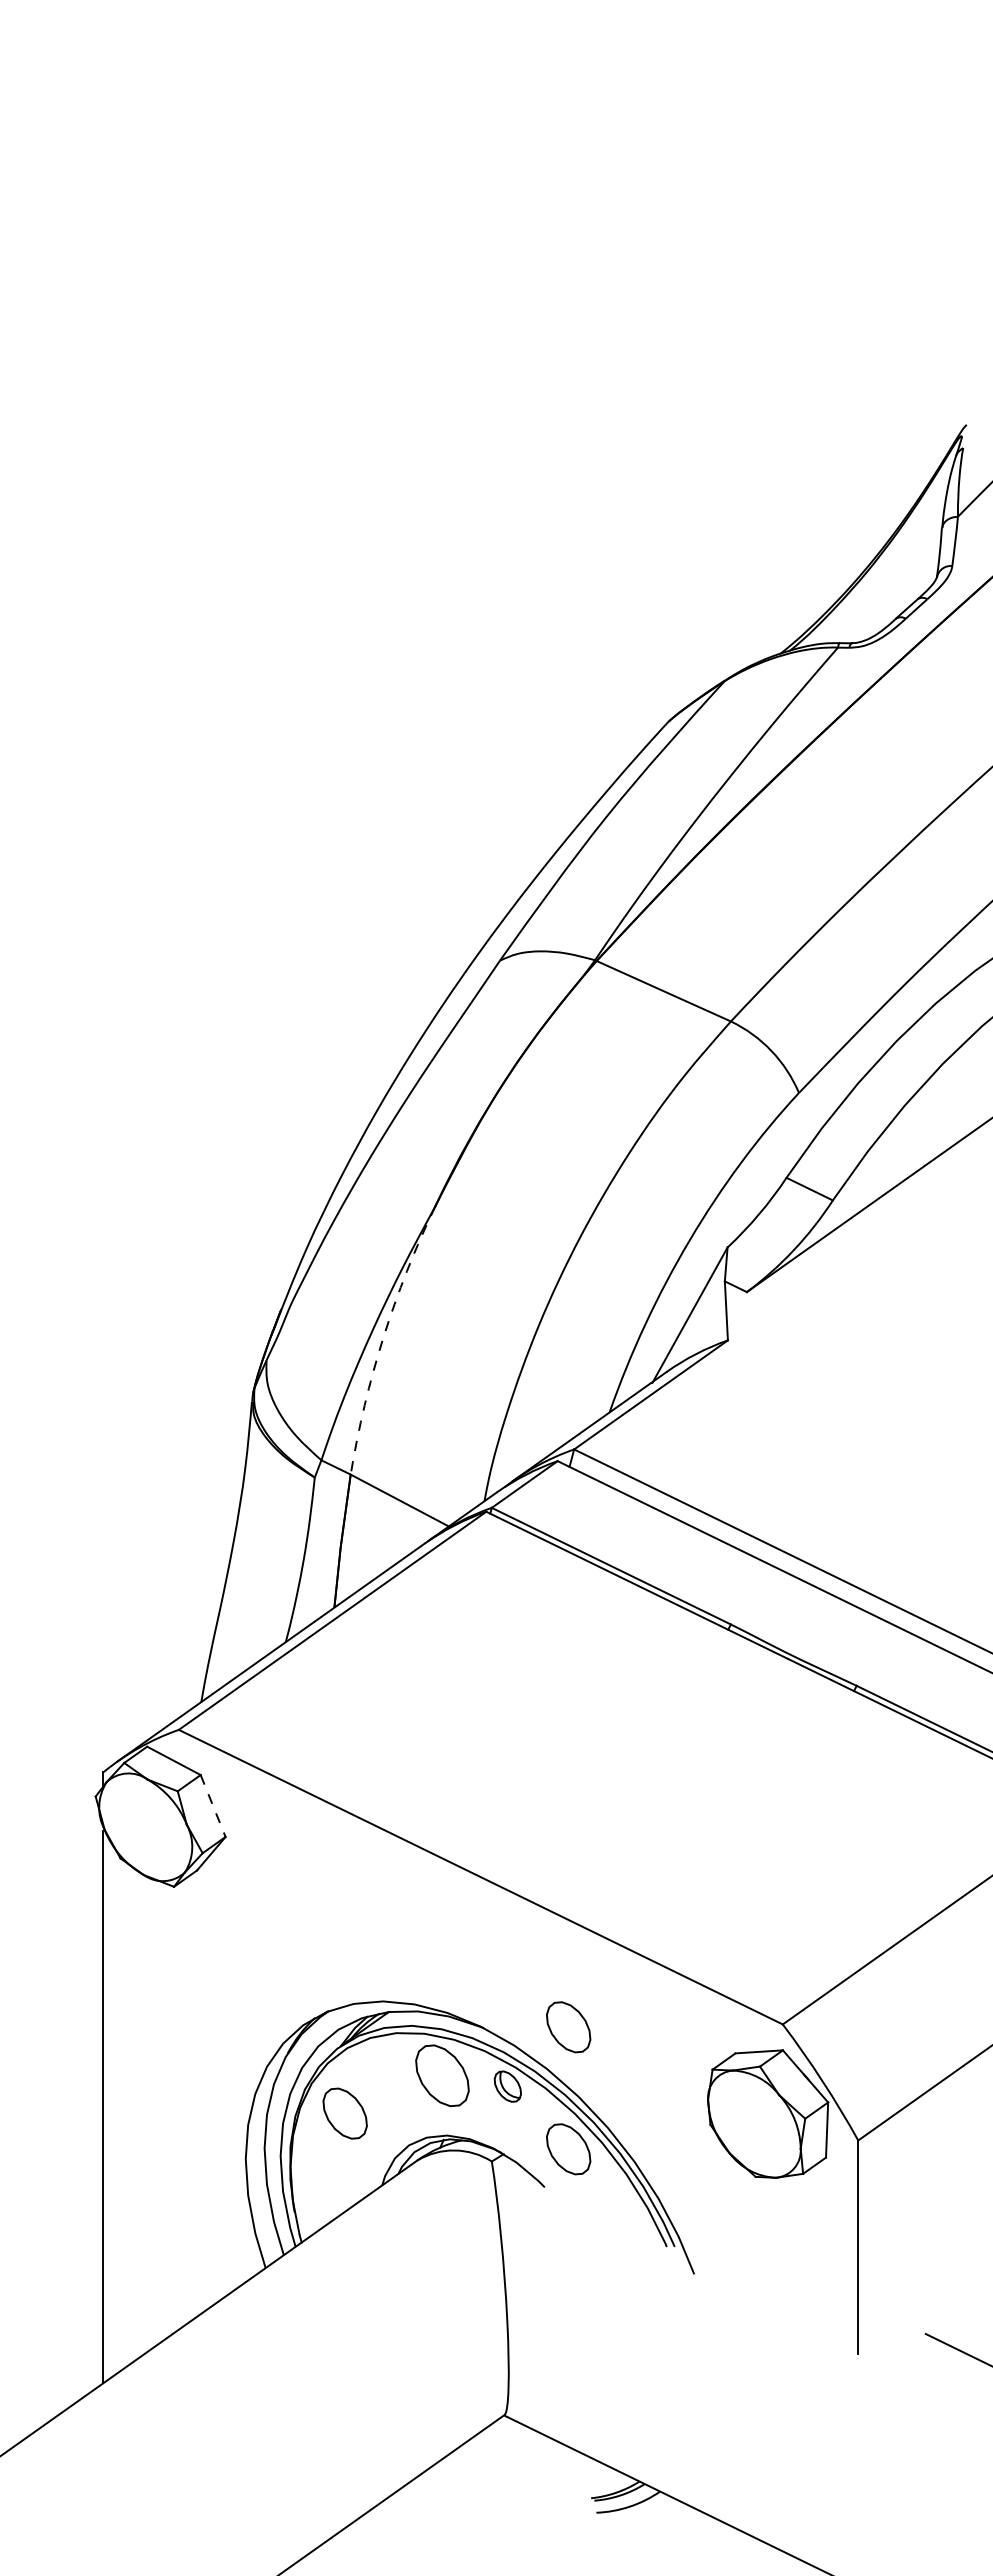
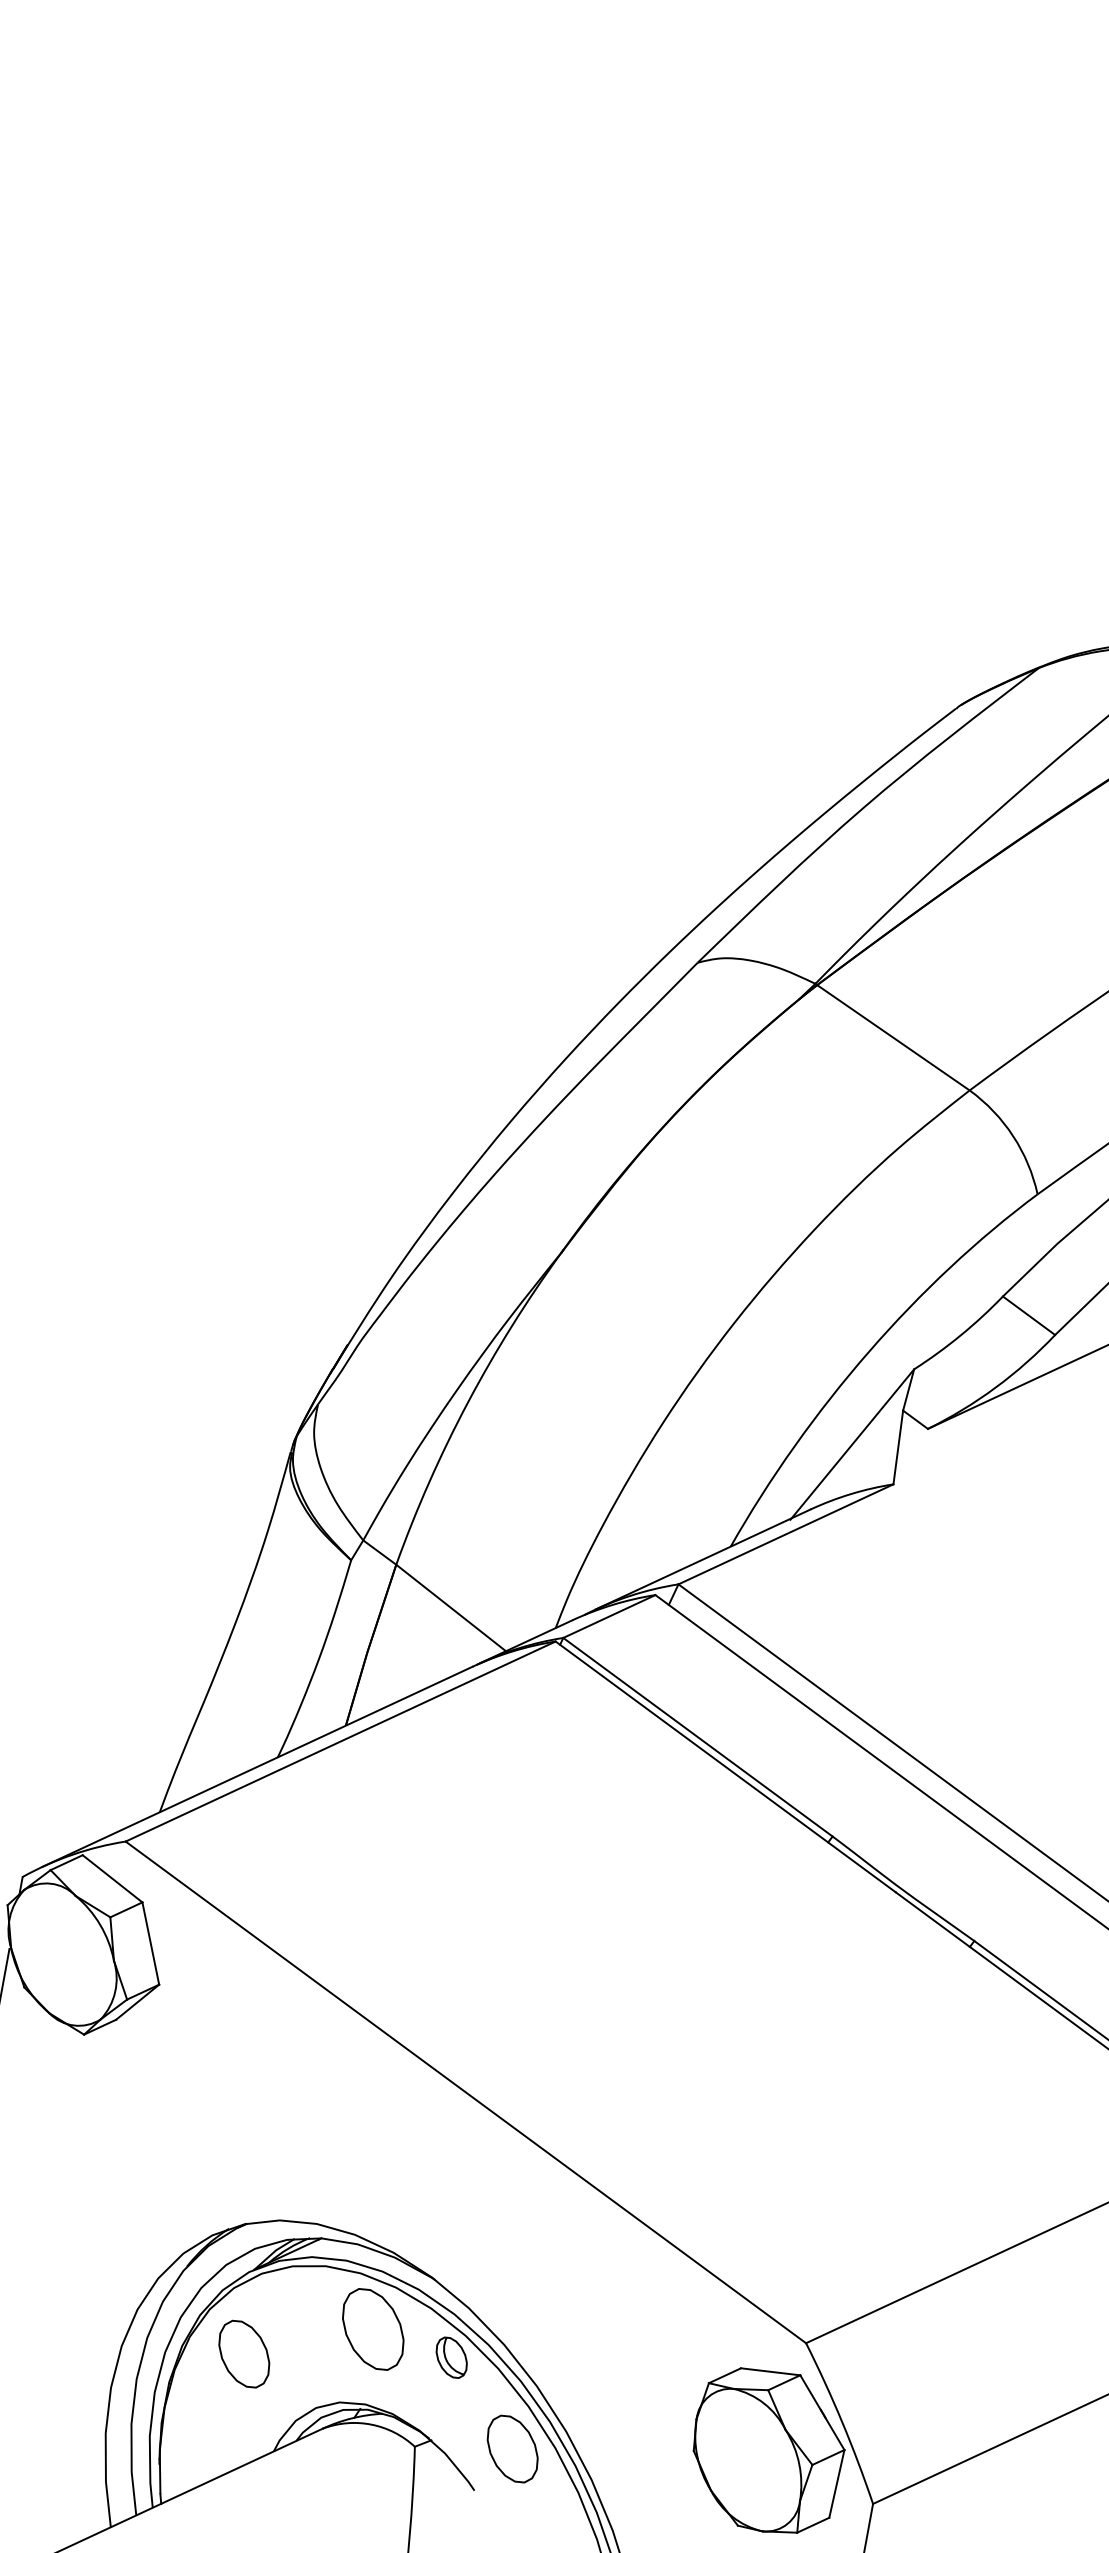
arc: (383, 1337) -> (467, 1402), dashed -> solid
line: (213, 1806) -> (151, 1944), dashed -> solid
part: (568, 2027) -> (540, 2298), removed

